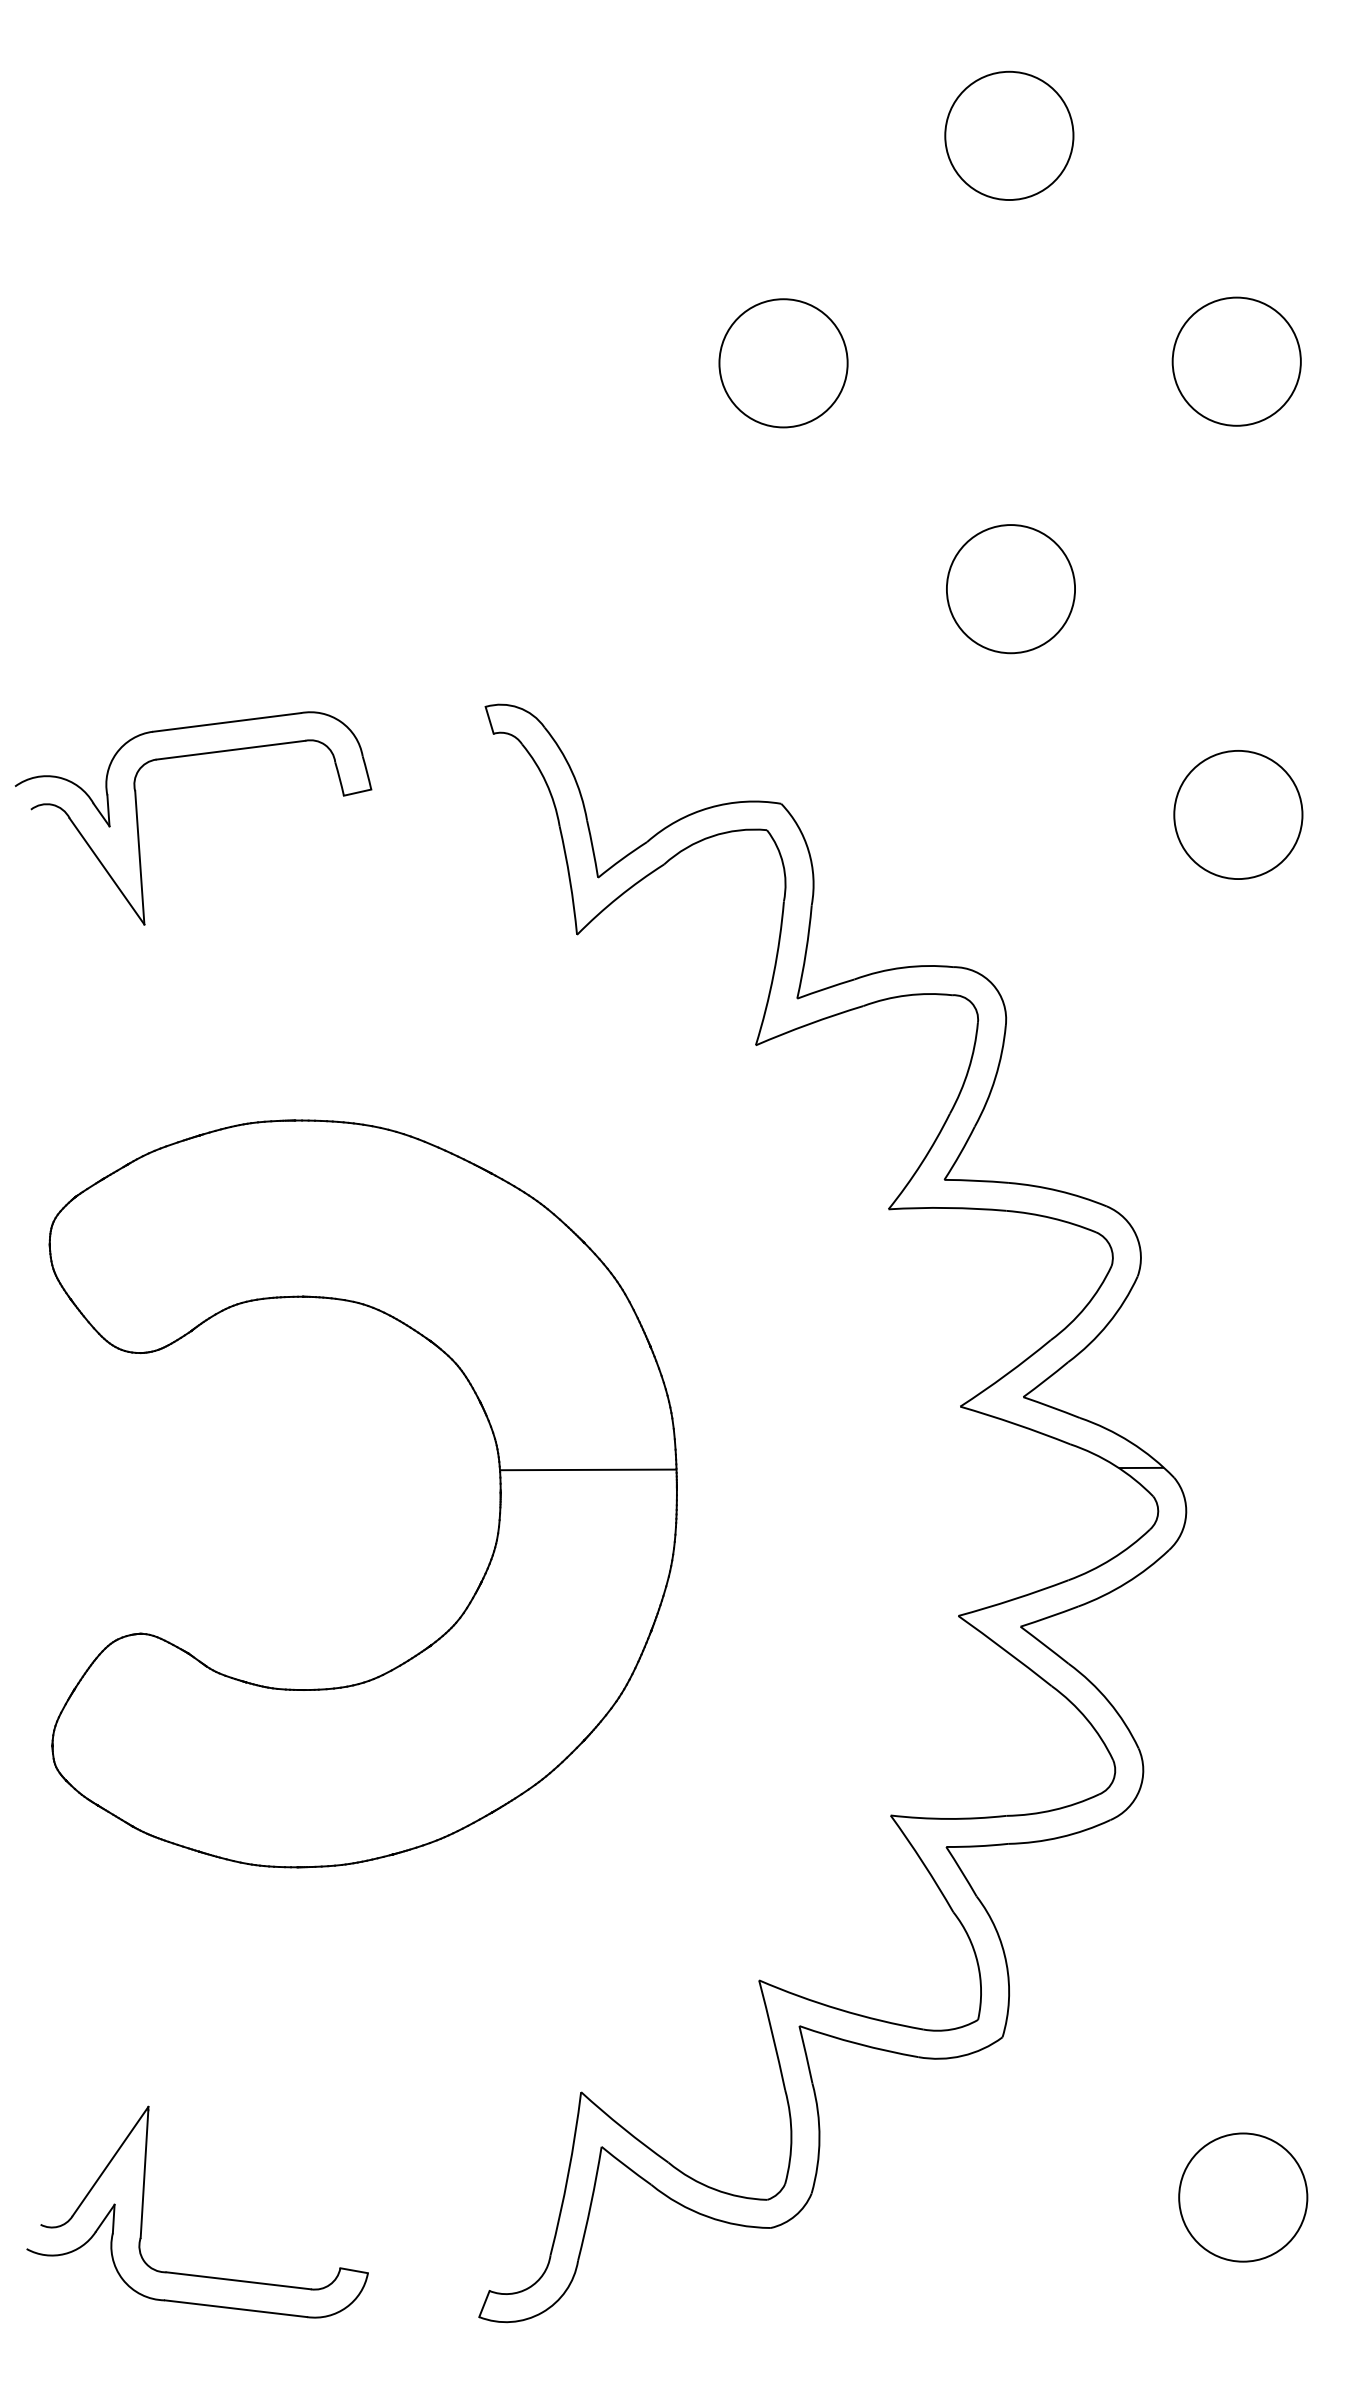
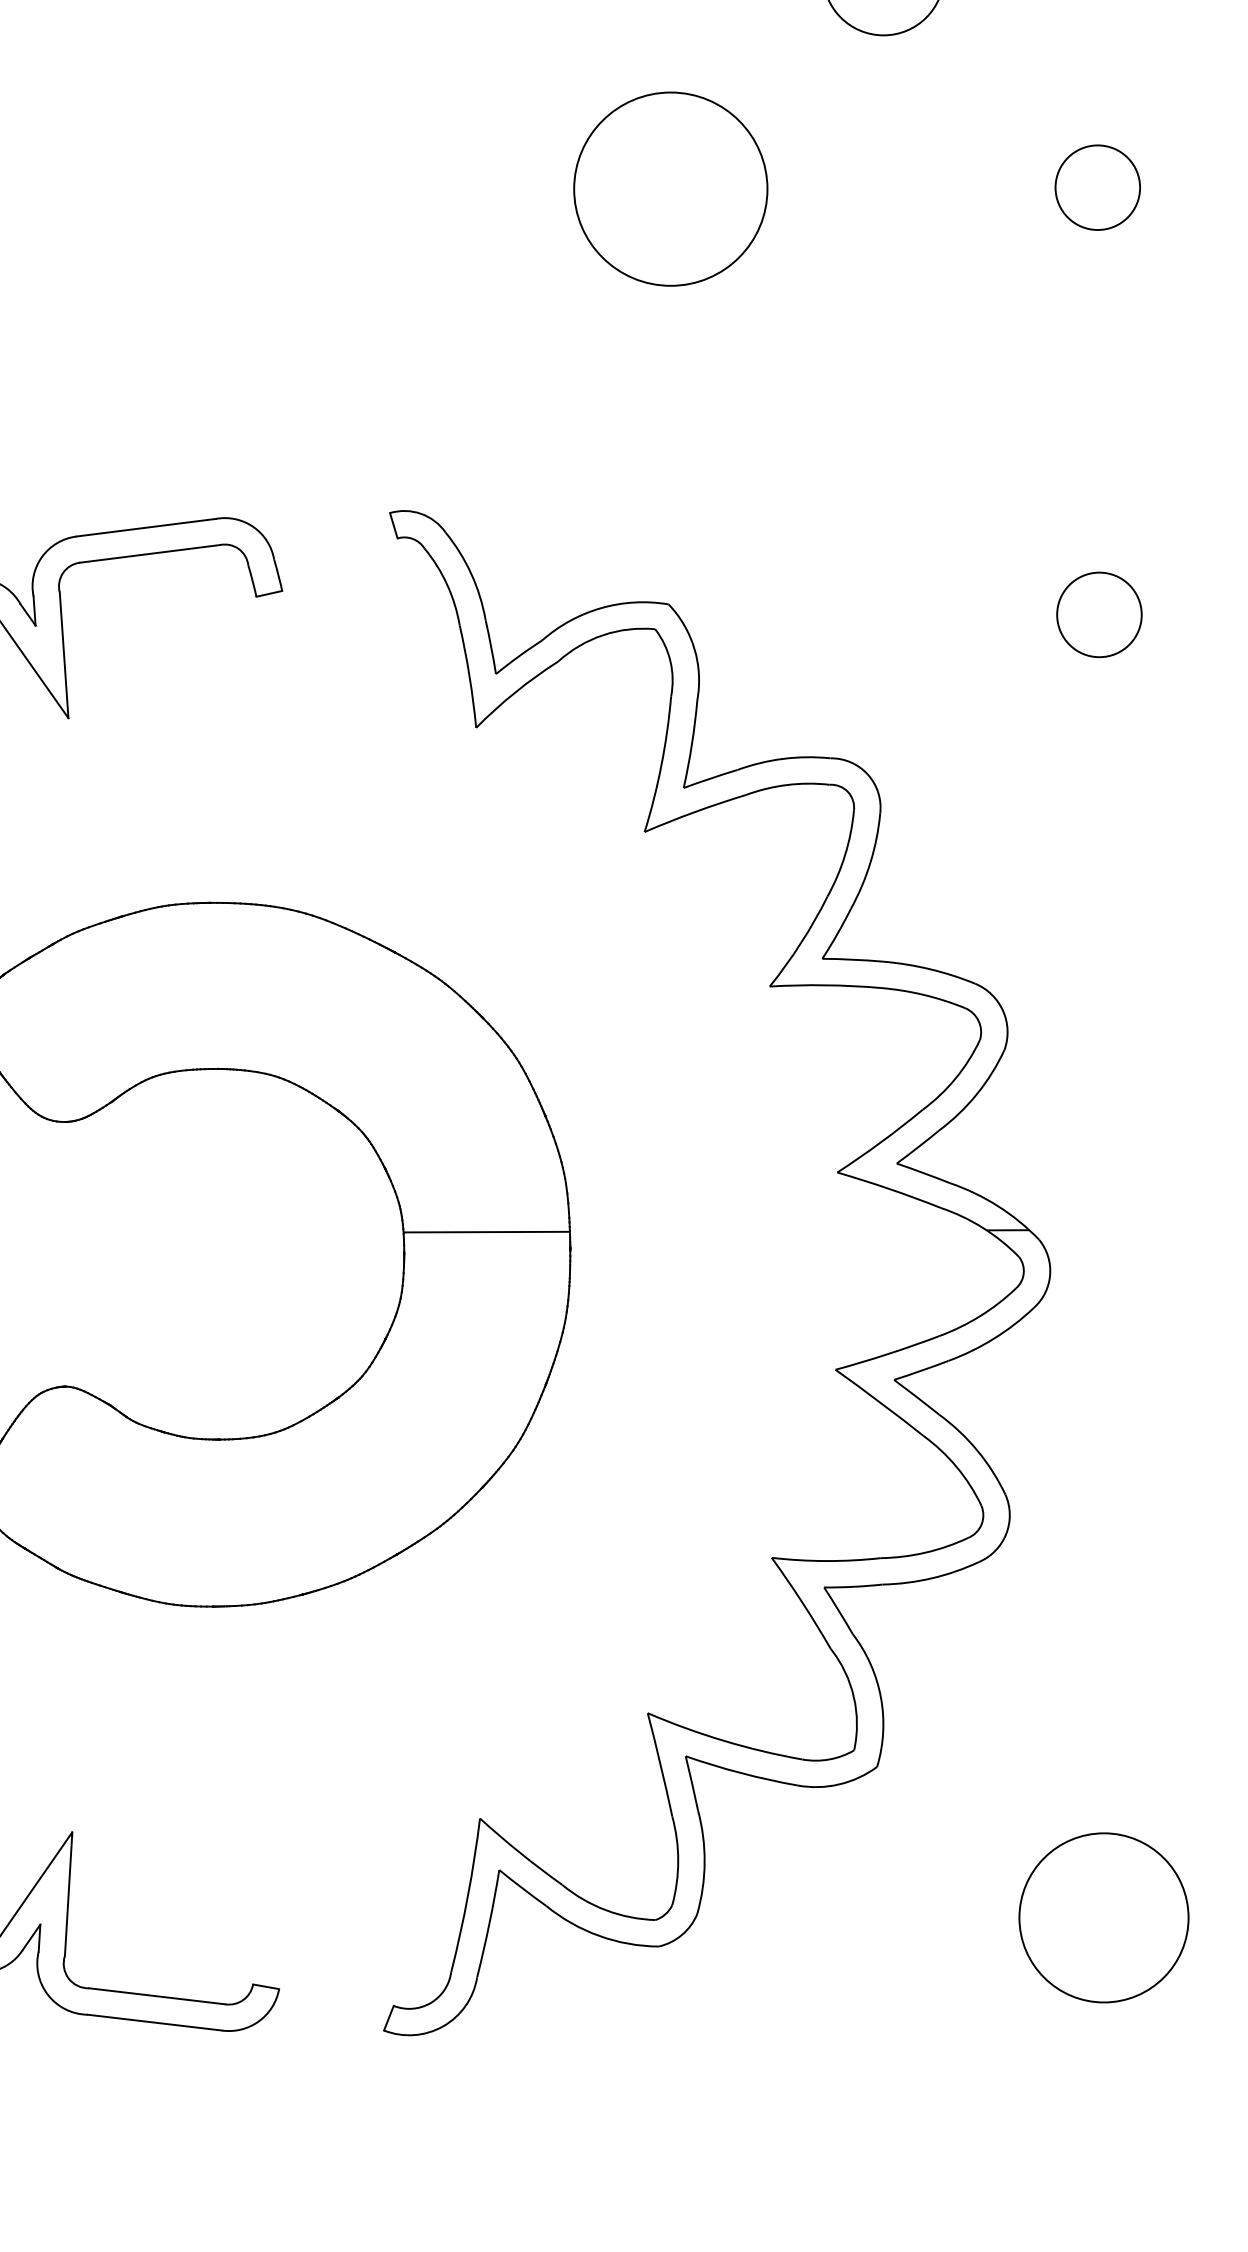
circle: (1236, 361) -> (1097, 187), size x0.7
circle: (783, 363) -> (670, 189), size x1.6
circle: (1010, 589) -> (884, 402), removed
circle: (1238, 814) -> (1099, 614), size x0.7
circle: (1243, 2197) -> (1104, 1917), size x1.4

